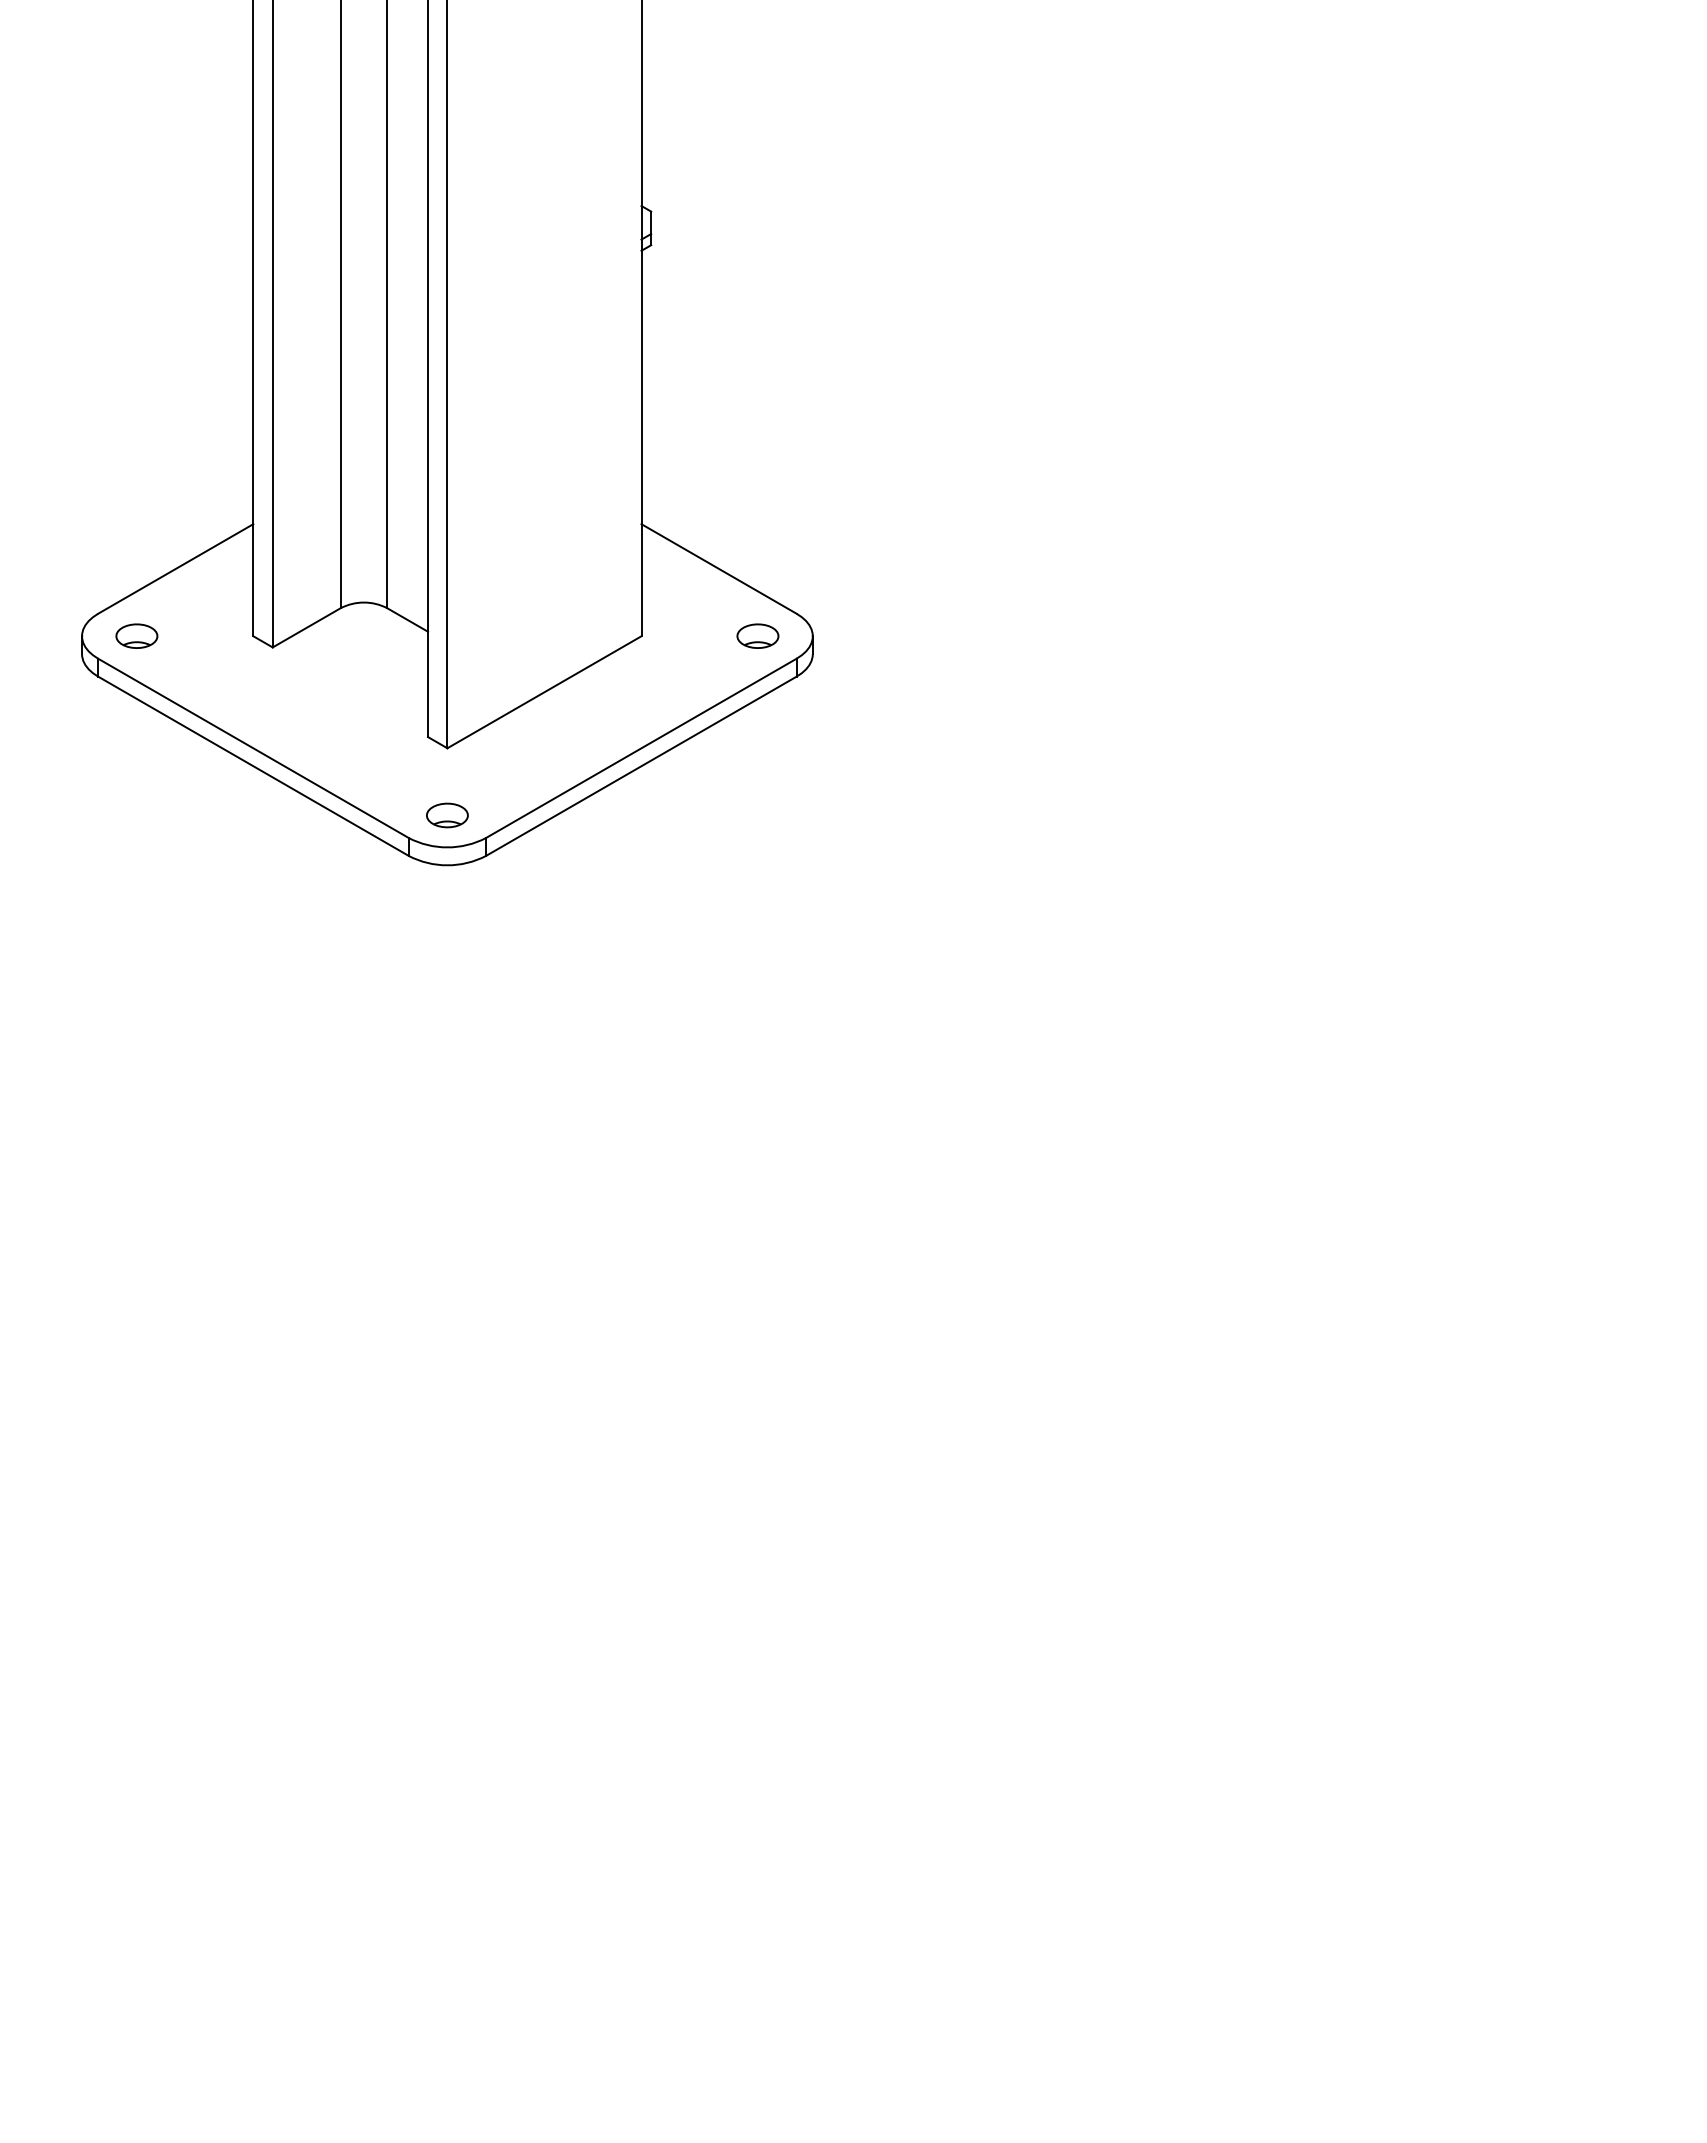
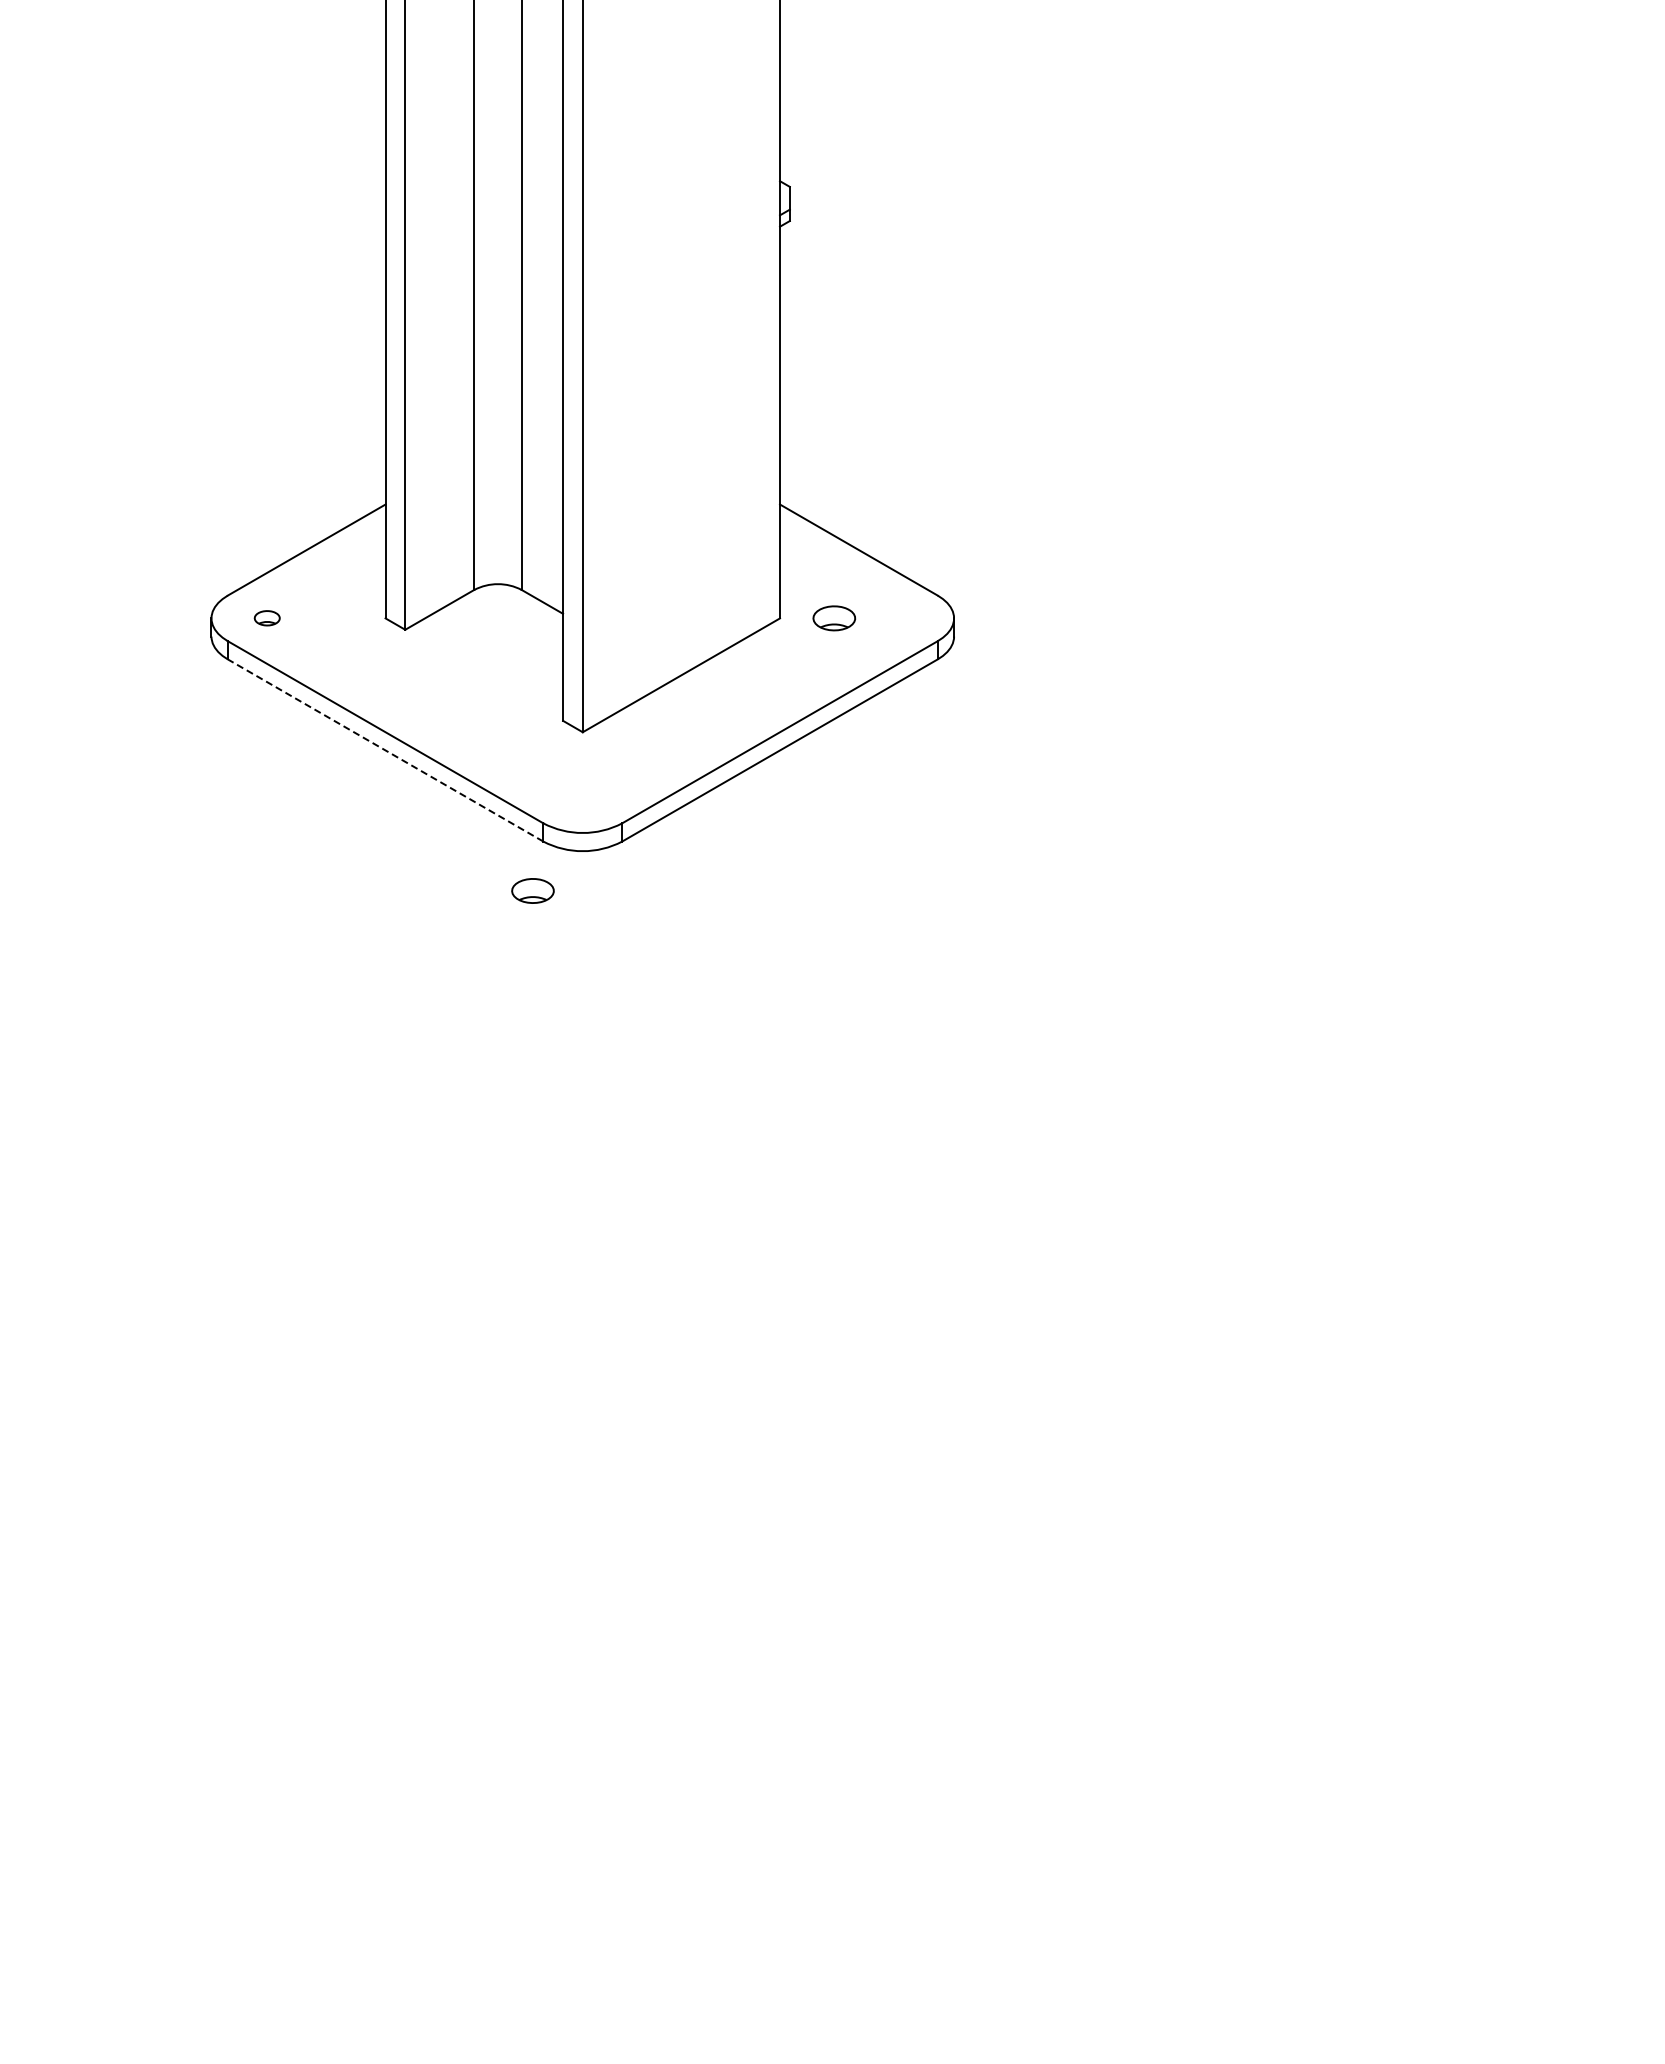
part: (136, 635) -> (266, 617), size x0.6
part: (757, 635) -> (833, 617), moved
line: (252, 765) -> (384, 749), solid -> dashed
part: (447, 815) -> (533, 891), moved

